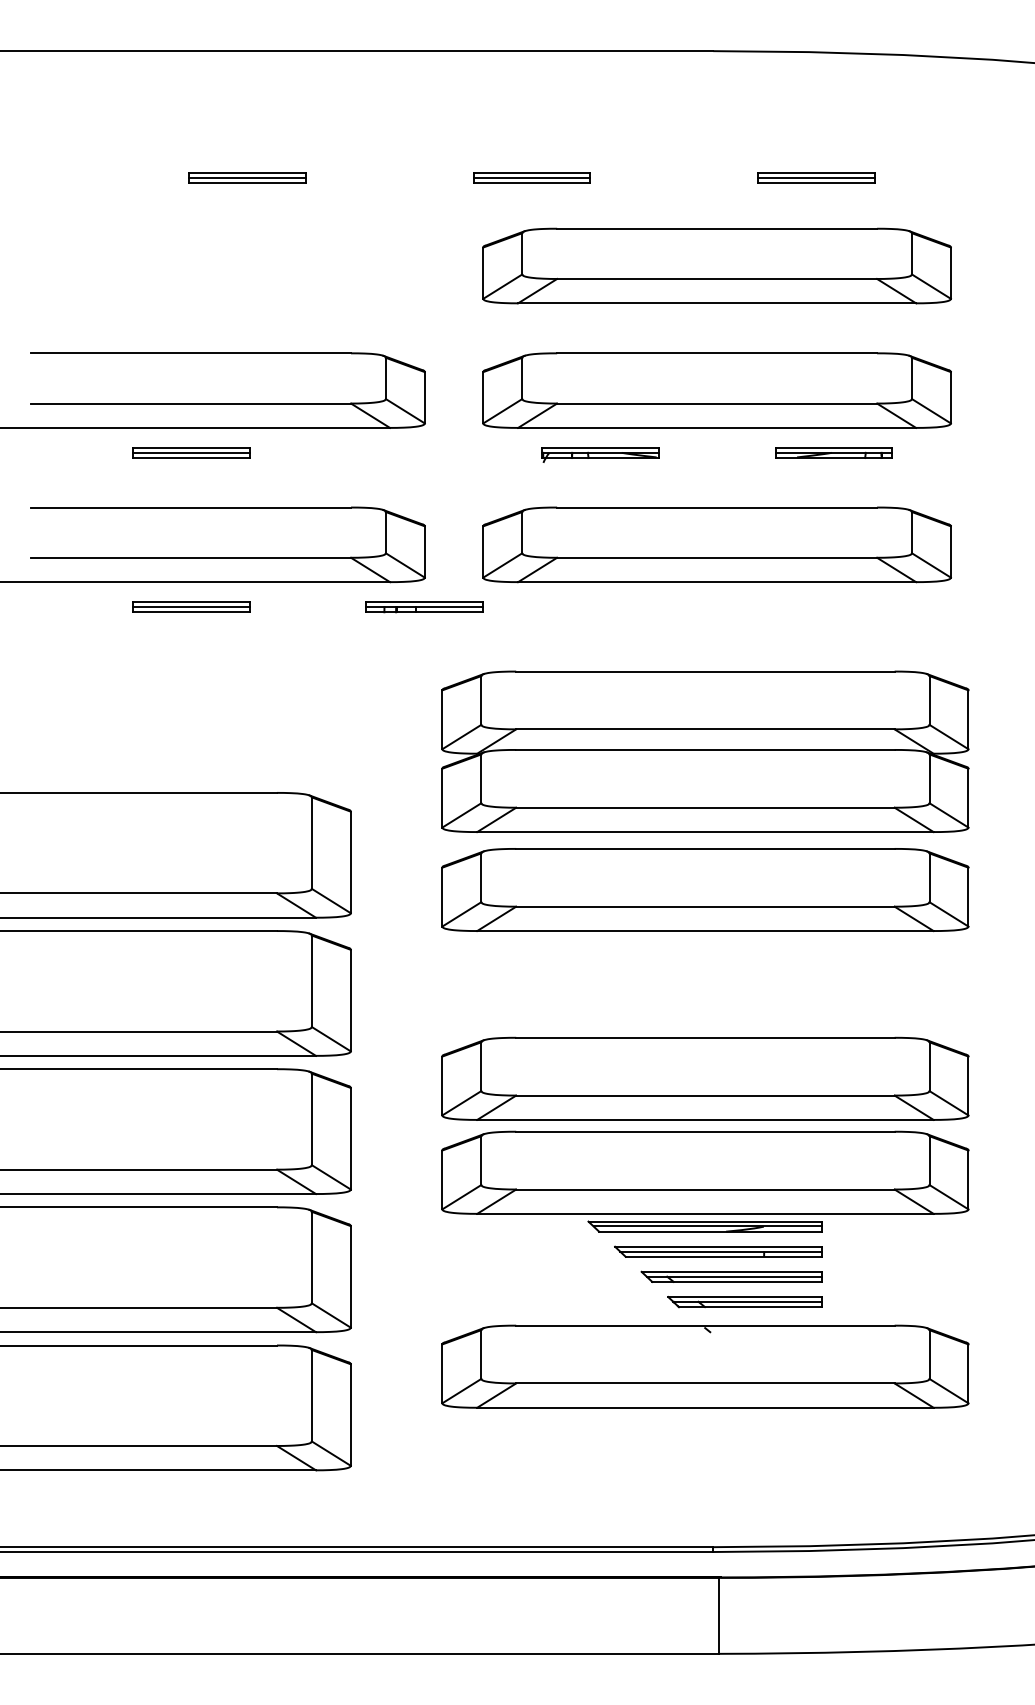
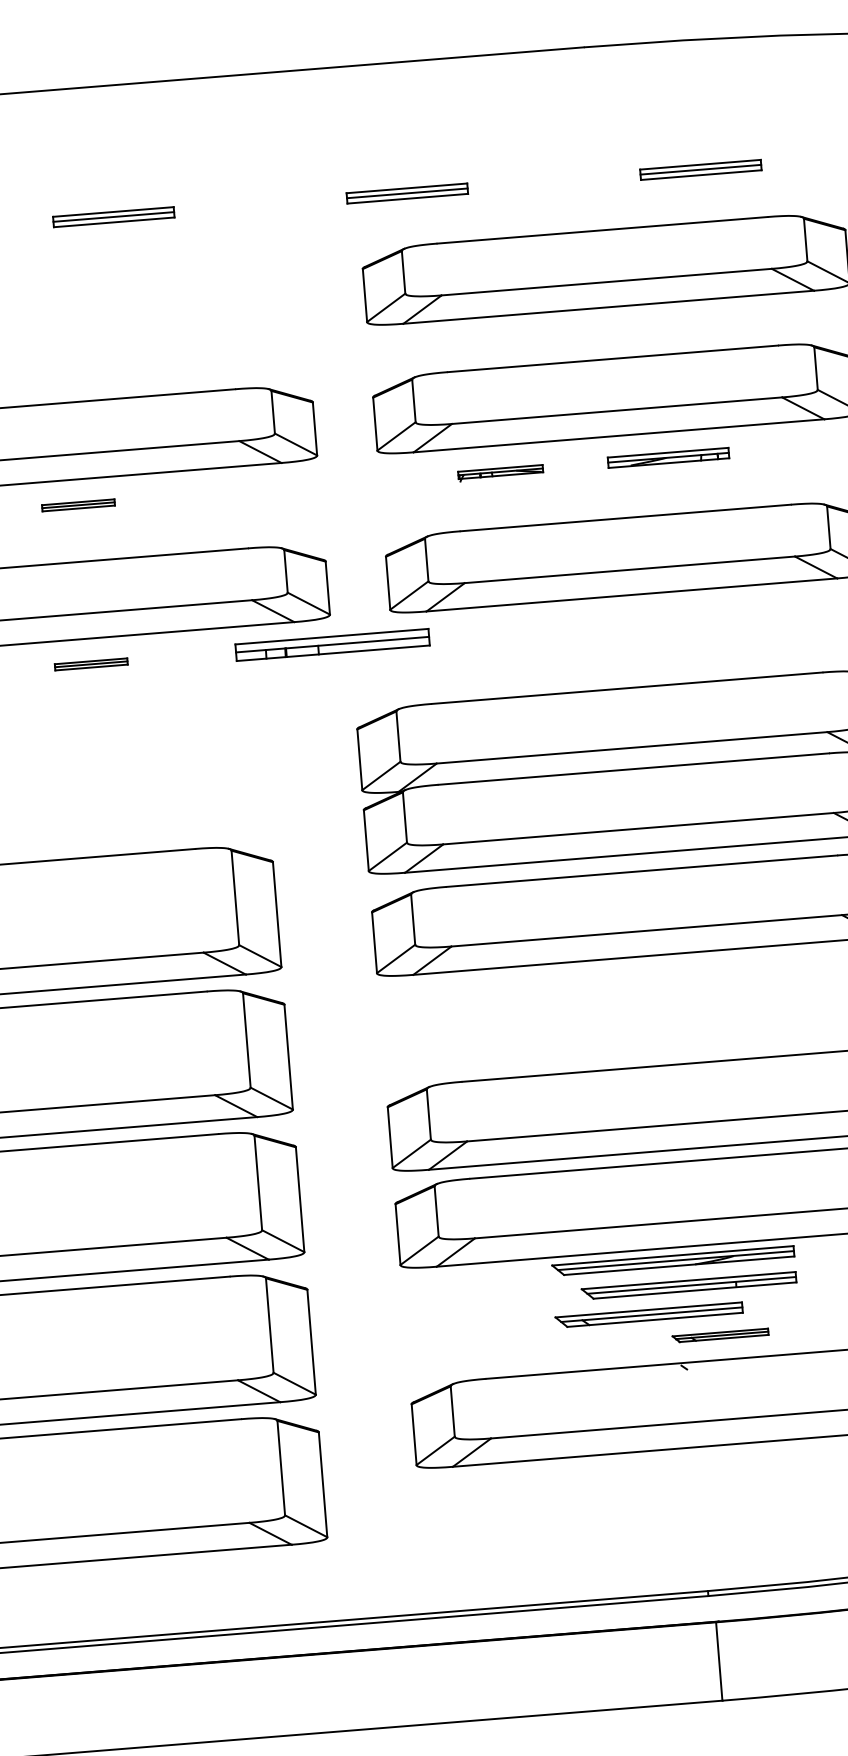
part: (191, 452) -> (78, 504), size x0.6
part: (833, 452) -> (667, 457), moved
part: (600, 454) -> (500, 472), size x0.7
part: (191, 606) -> (91, 663), size x0.6
part: (424, 607) -> (332, 645), size x1.6
part: (731, 1276) -> (648, 1314), moved
part: (744, 1302) -> (719, 1336), size x0.6

